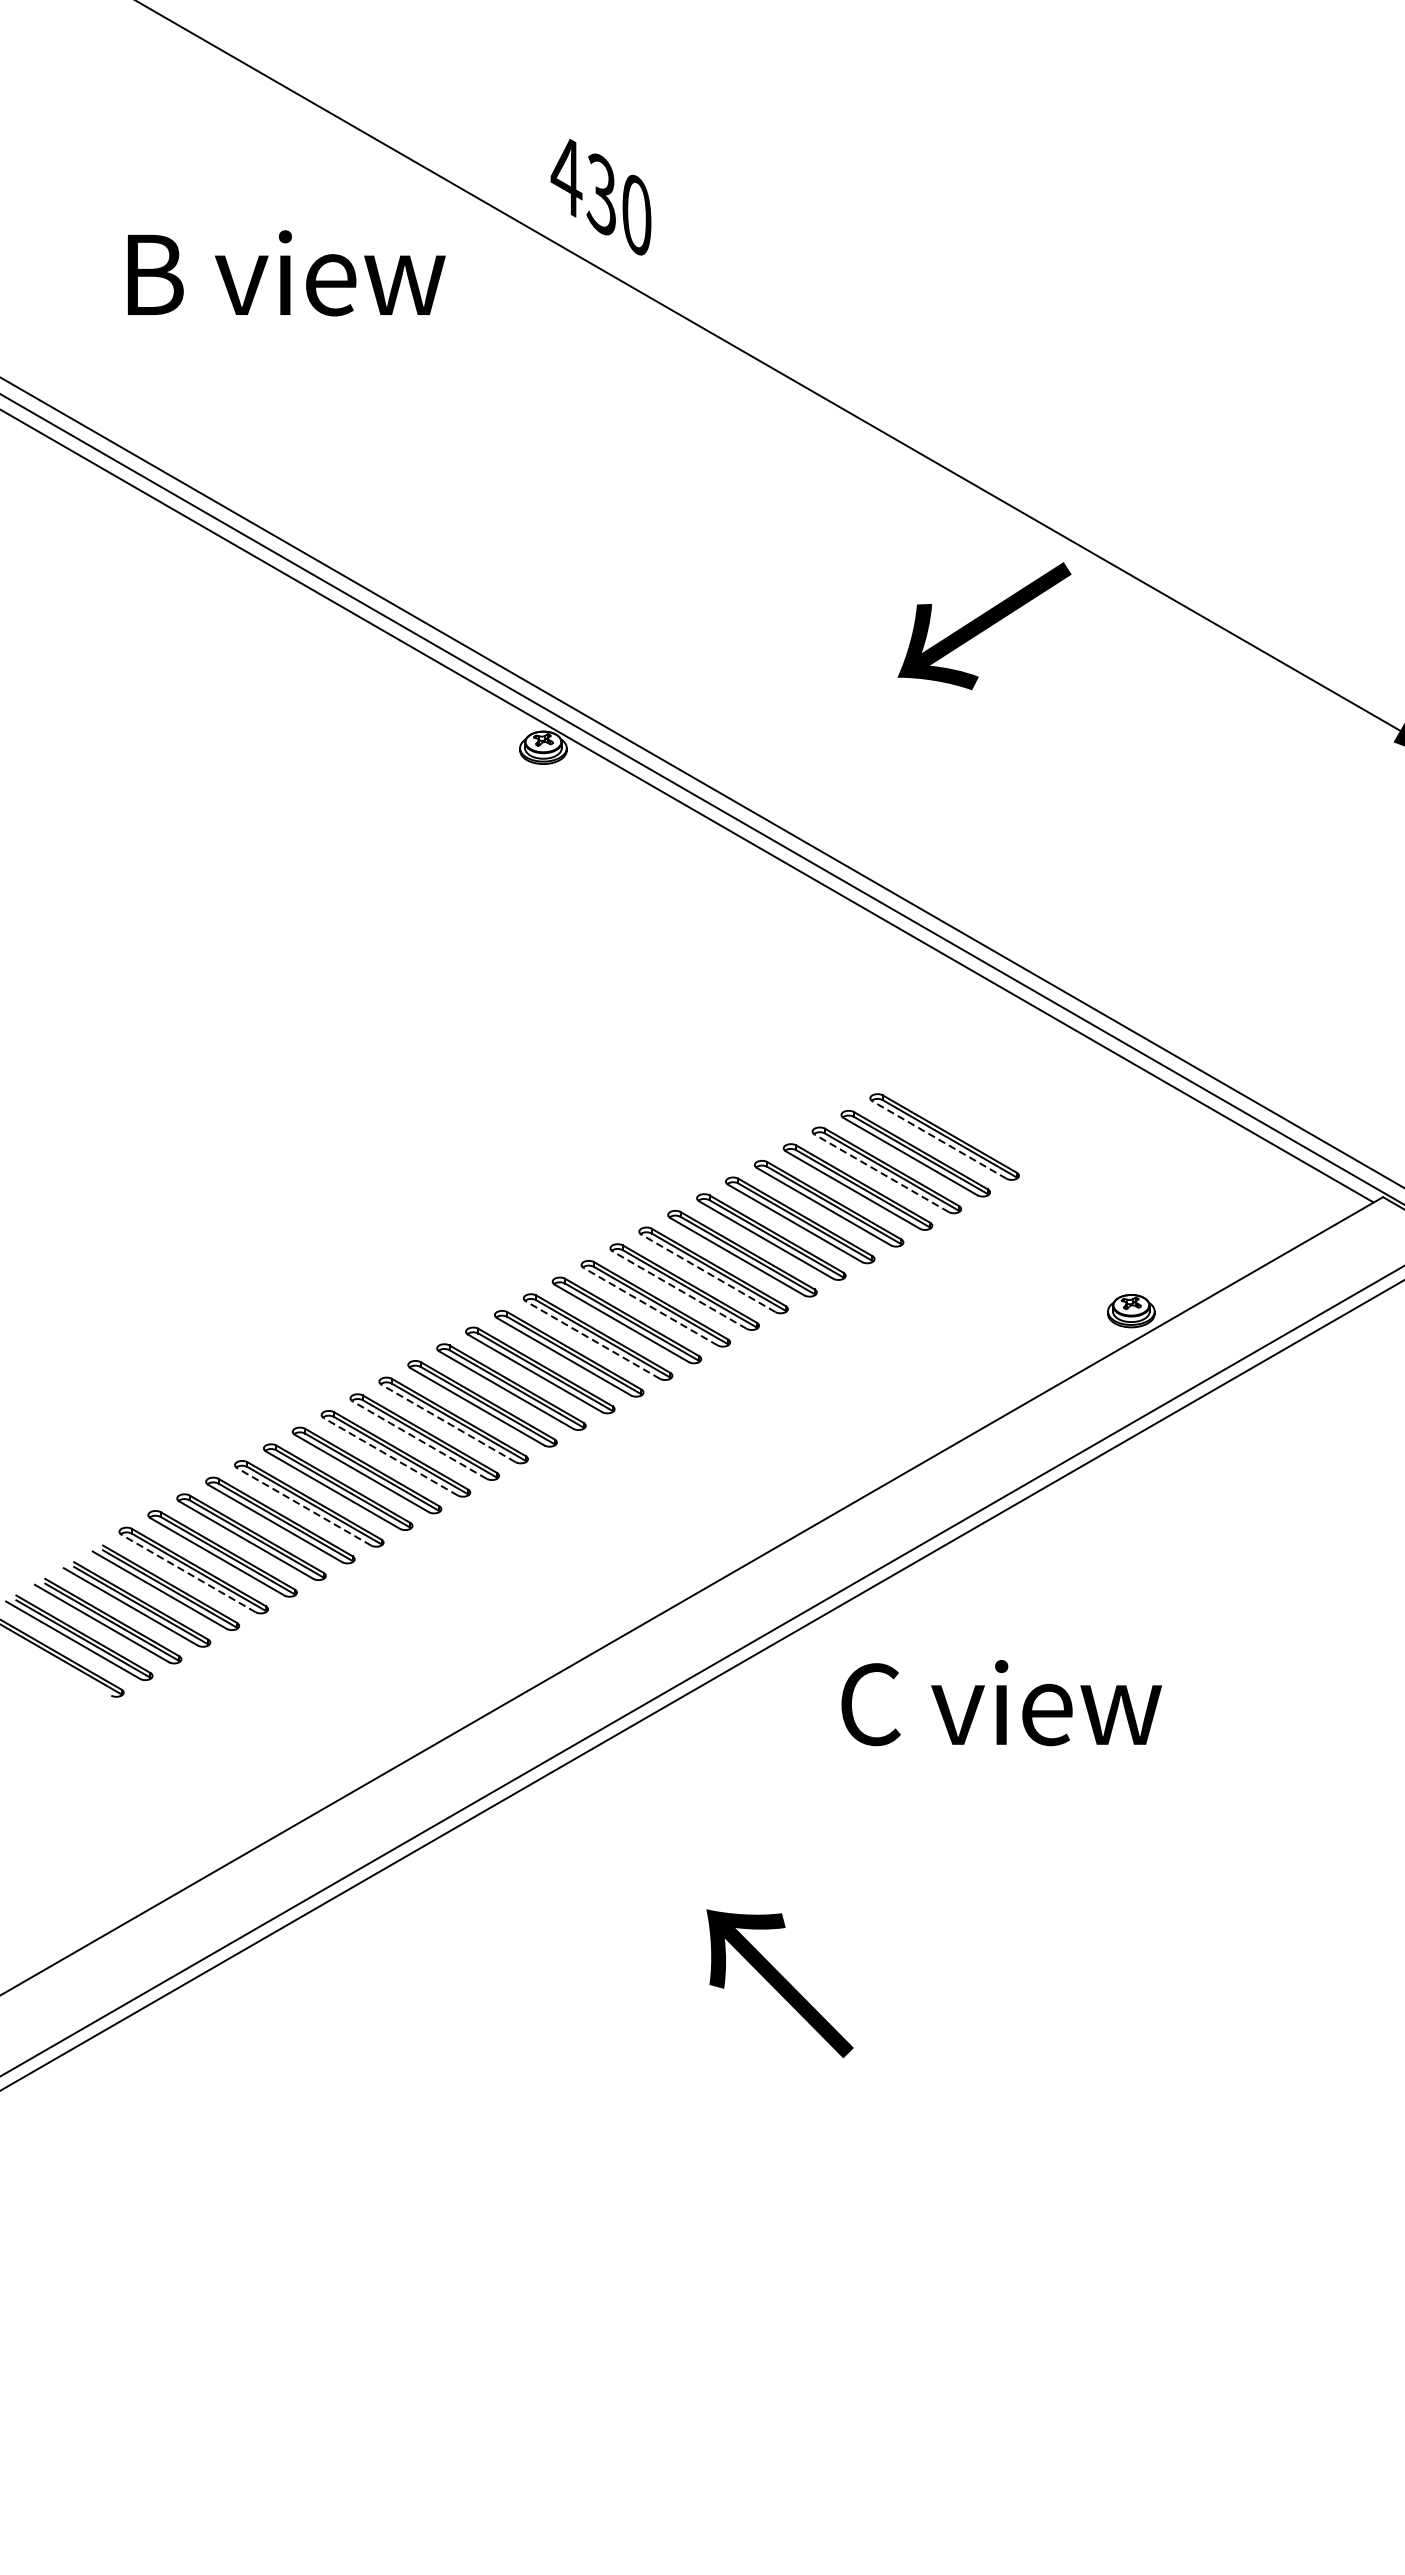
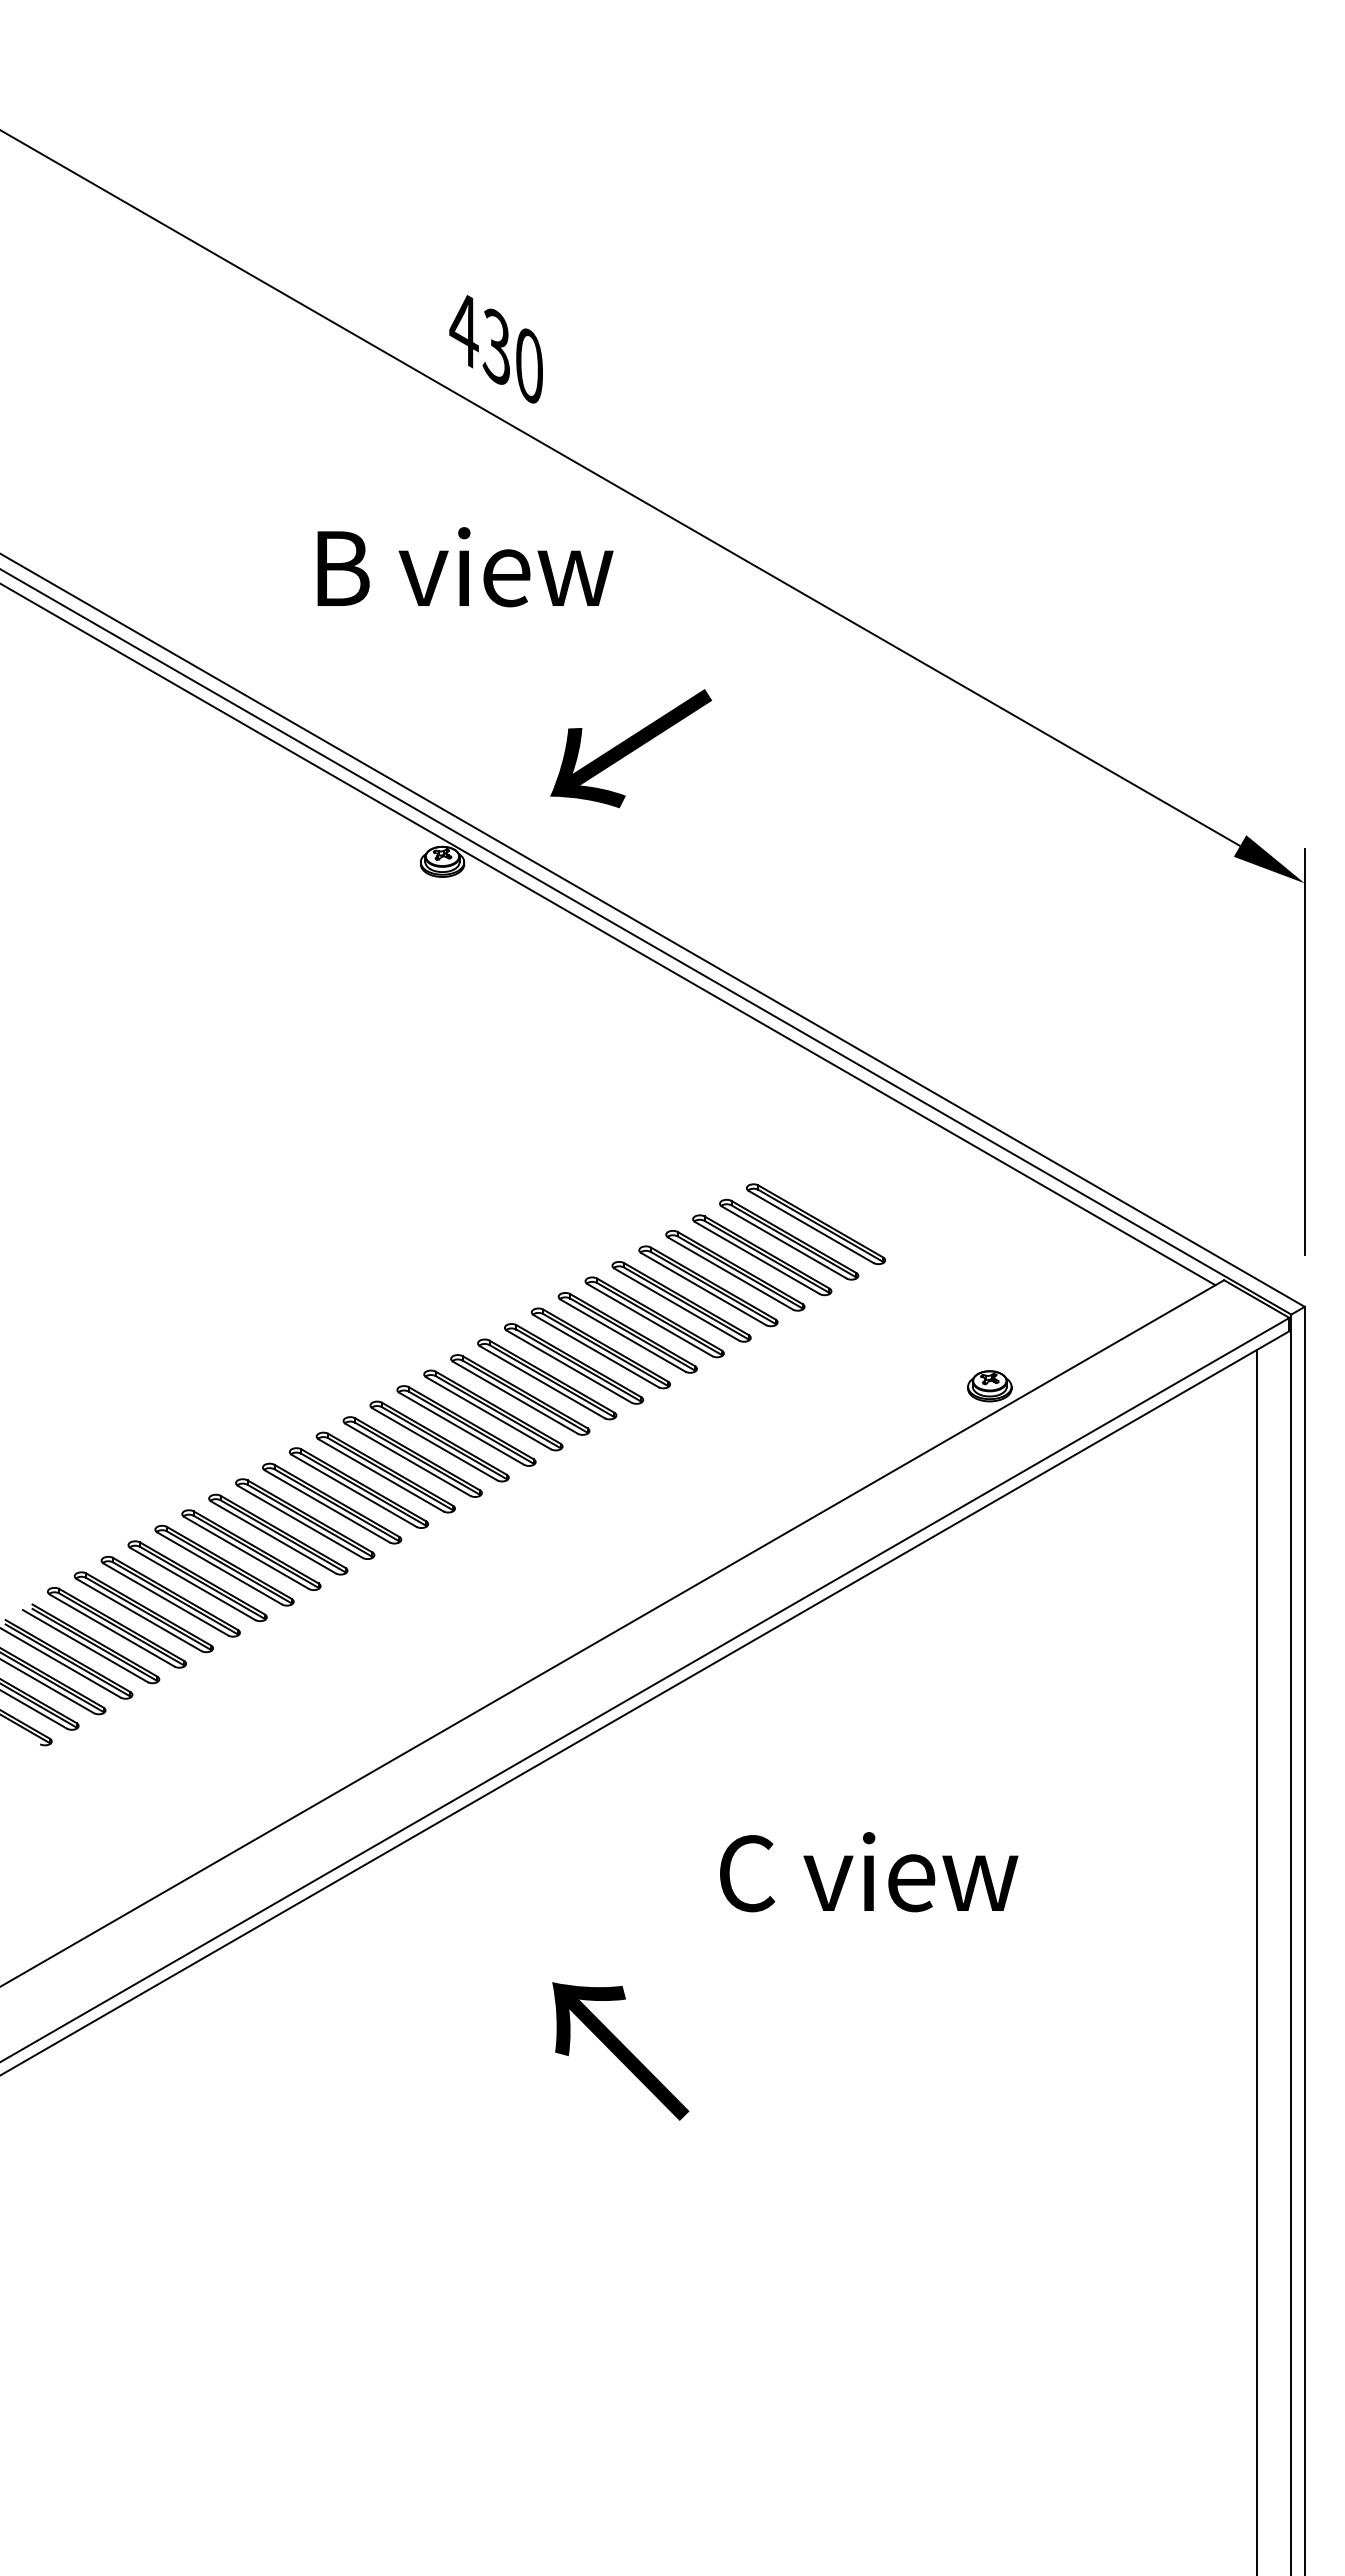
text: (286, 273) -> (465, 567), moved
text: (984, 625) -> (631, 748), moved
line: (938, 1139) -> (810, 1226), dashed -> solid
line: (881, 1172) -> (757, 1257), dashed -> solid
line: (707, 1272) -> (595, 1350), dashed -> solid
line: (678, 1289) -> (568, 1366), dashed -> solid
line: (649, 1305) -> (541, 1381), dashed -> solid
line: (592, 1340) -> (488, 1413), dashed -> solid
line: (447, 1423) -> (353, 1490), dashed -> solid
line: (418, 1440) -> (326, 1506), dashed -> solid
line: (389, 1456) -> (299, 1521), dashed -> solid
line: (303, 1506) -> (219, 1568), dashed -> solid
line: (187, 1573) -> (111, 1630), dashed -> solid
text: (1002, 1703) -> (869, 1872), moved
text: (779, 1983) -> (620, 2051), moved

